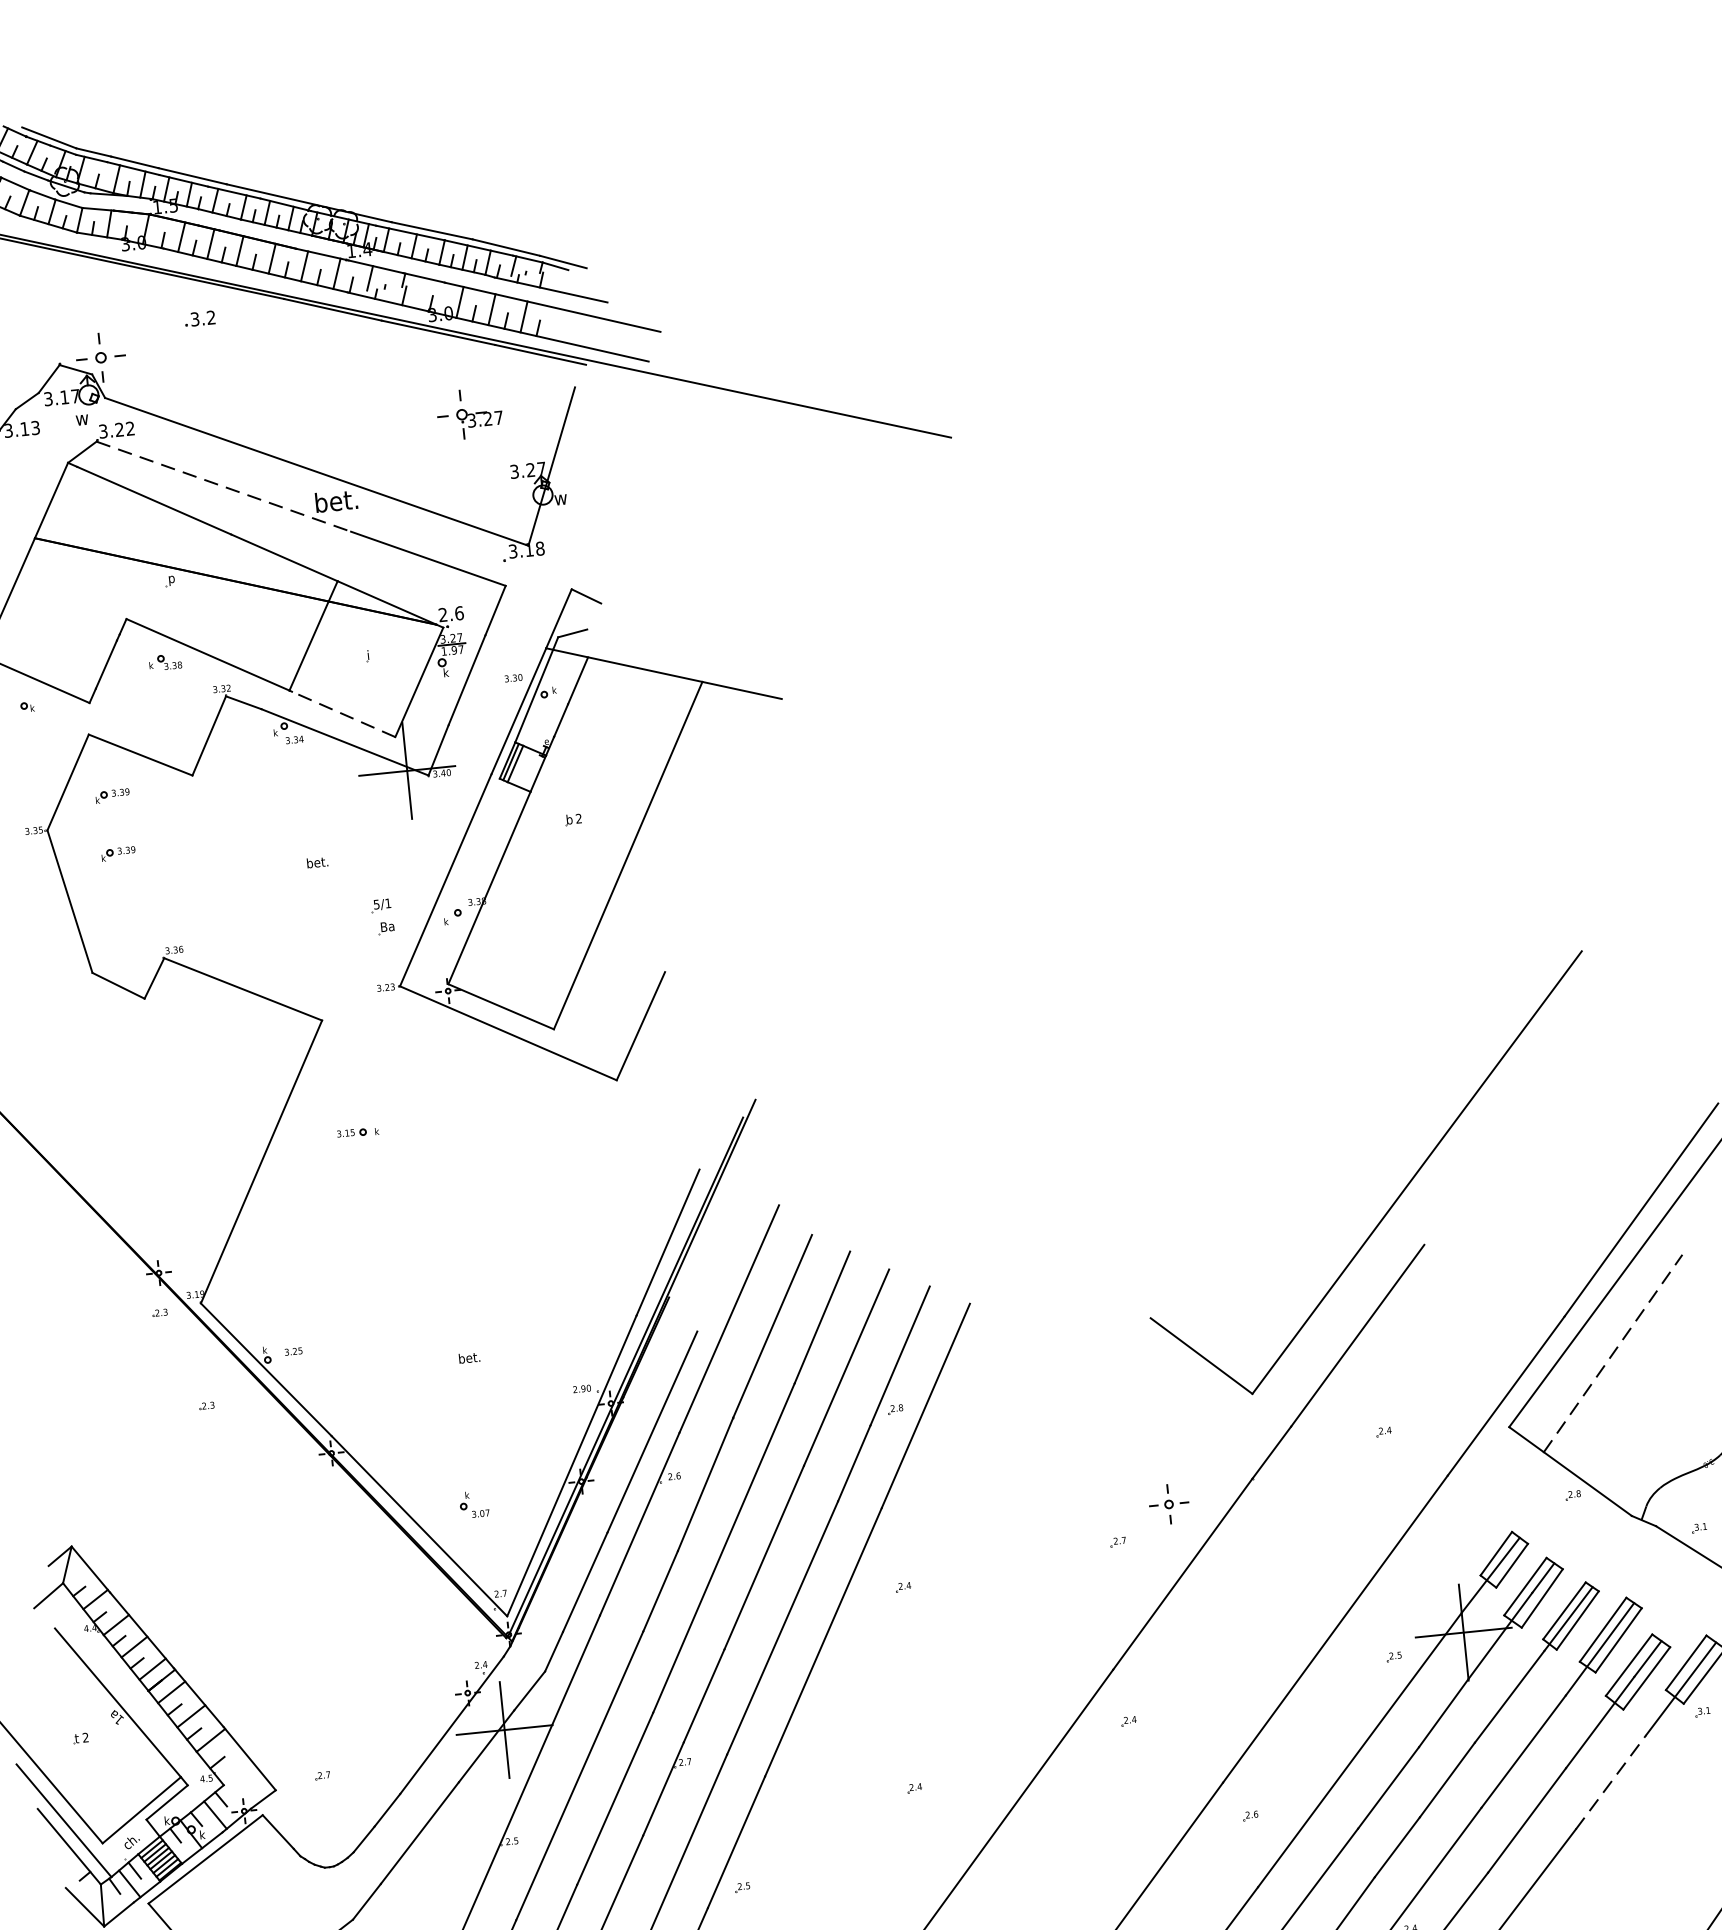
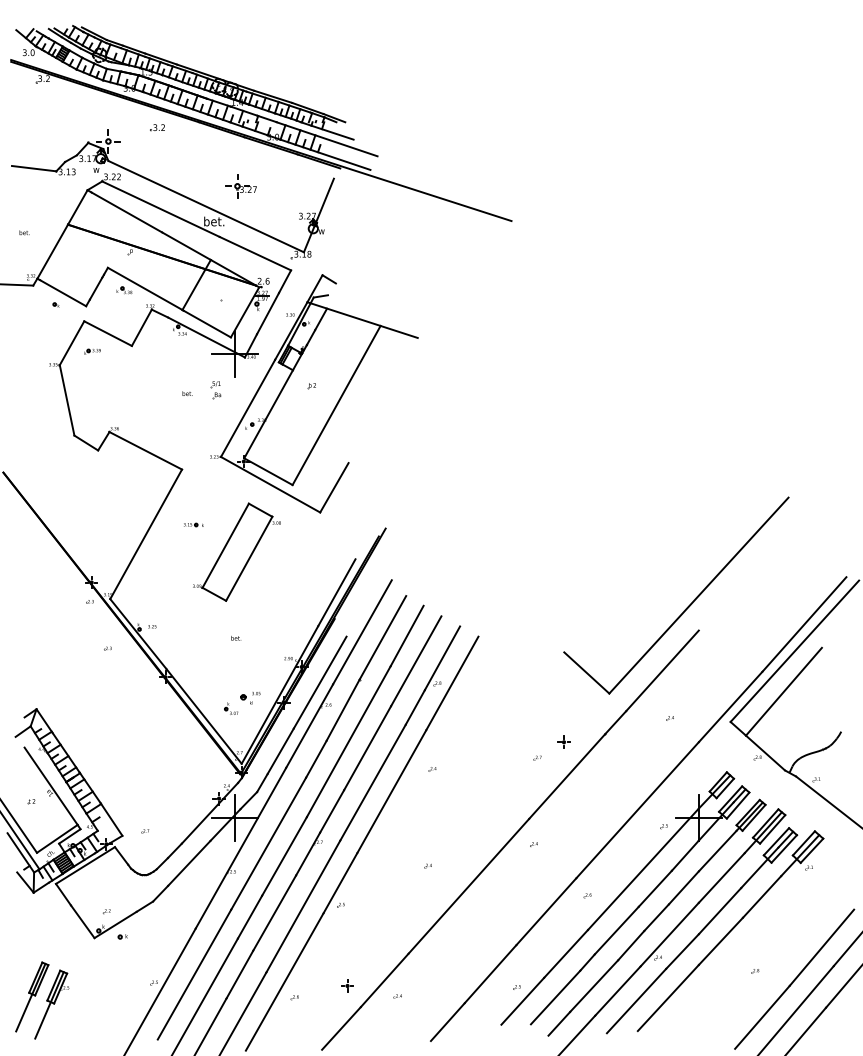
part: (468, 414) -> (240, 186), moved
line: (222, 487) -> (160, 209), dashed -> solid
line: (341, 713) -> (206, 323), dashed -> solid
part: (118, 853) -> (92, 379), removed
part: (381, 918) -> (215, 390), moved
part: (451, 1178) -> (236, 551), added
line: (1614, 1352) -> (784, 691), dashed -> solid
part: (511, 1479) -> (250, 698), added
part: (1167, 1502) -> (563, 741), size x0.62
line: (1611, 1781) -> (762, 896), dashed -> solid

